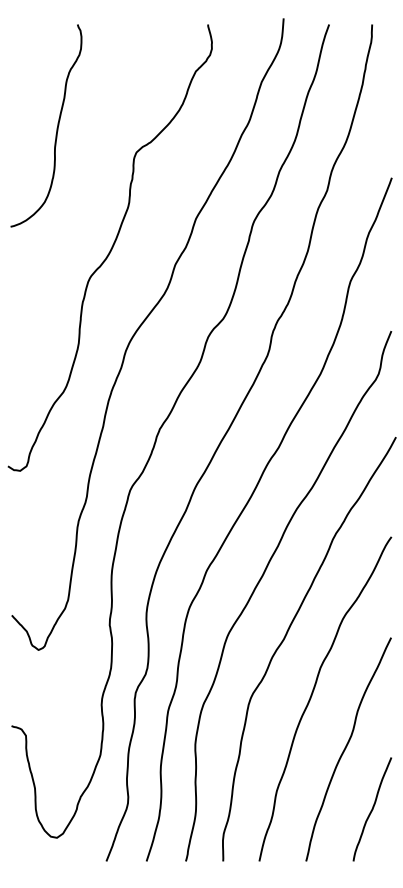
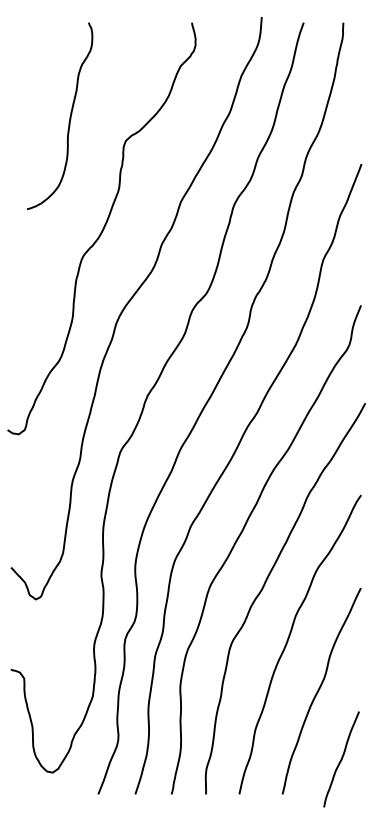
curve: (56, 126) -> (69, 116), moved
curve: (372, 809) -> (341, 759), moved

